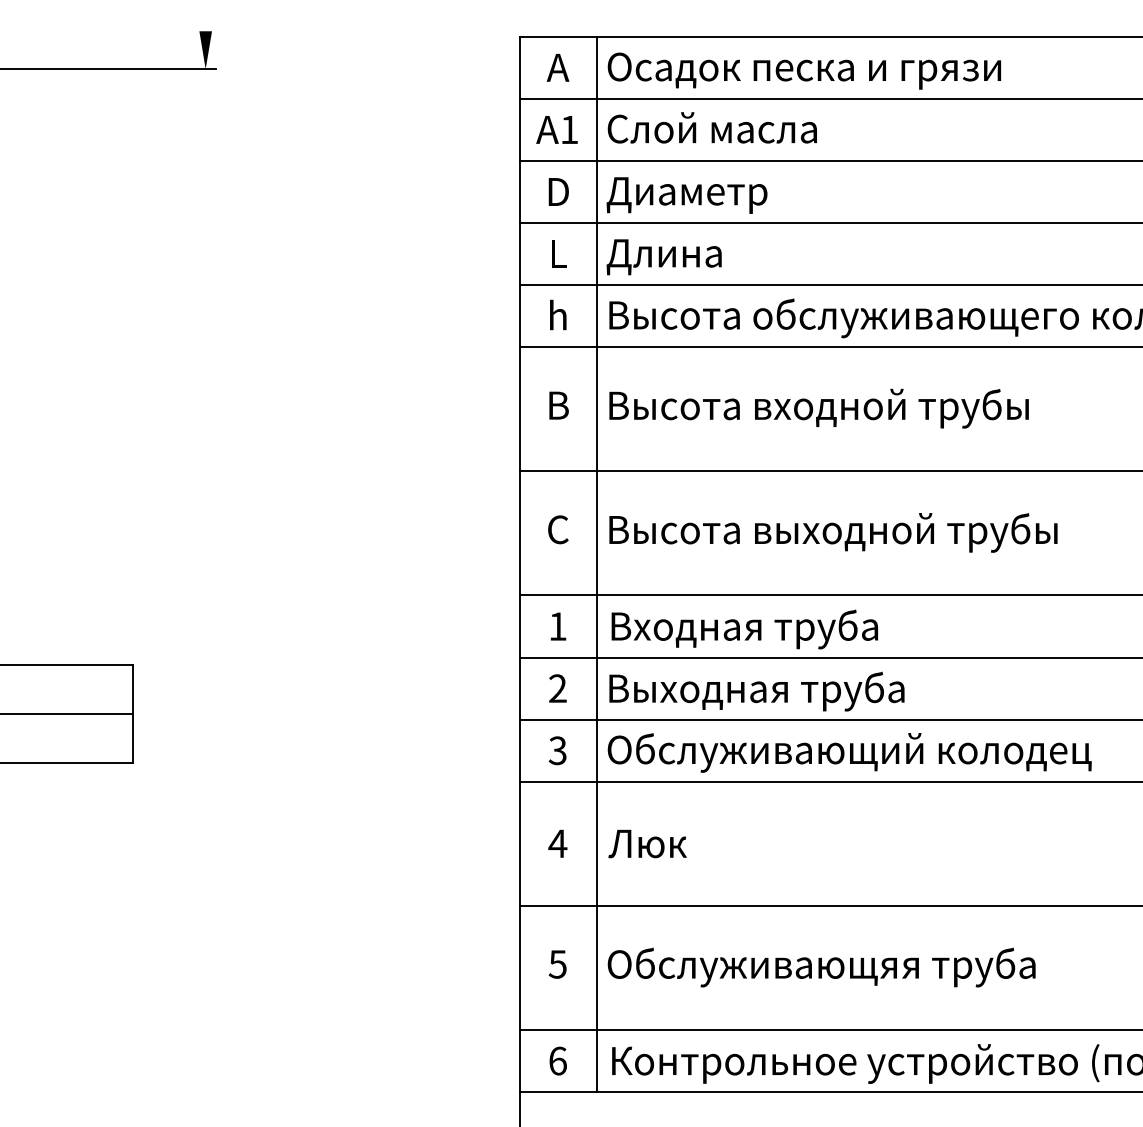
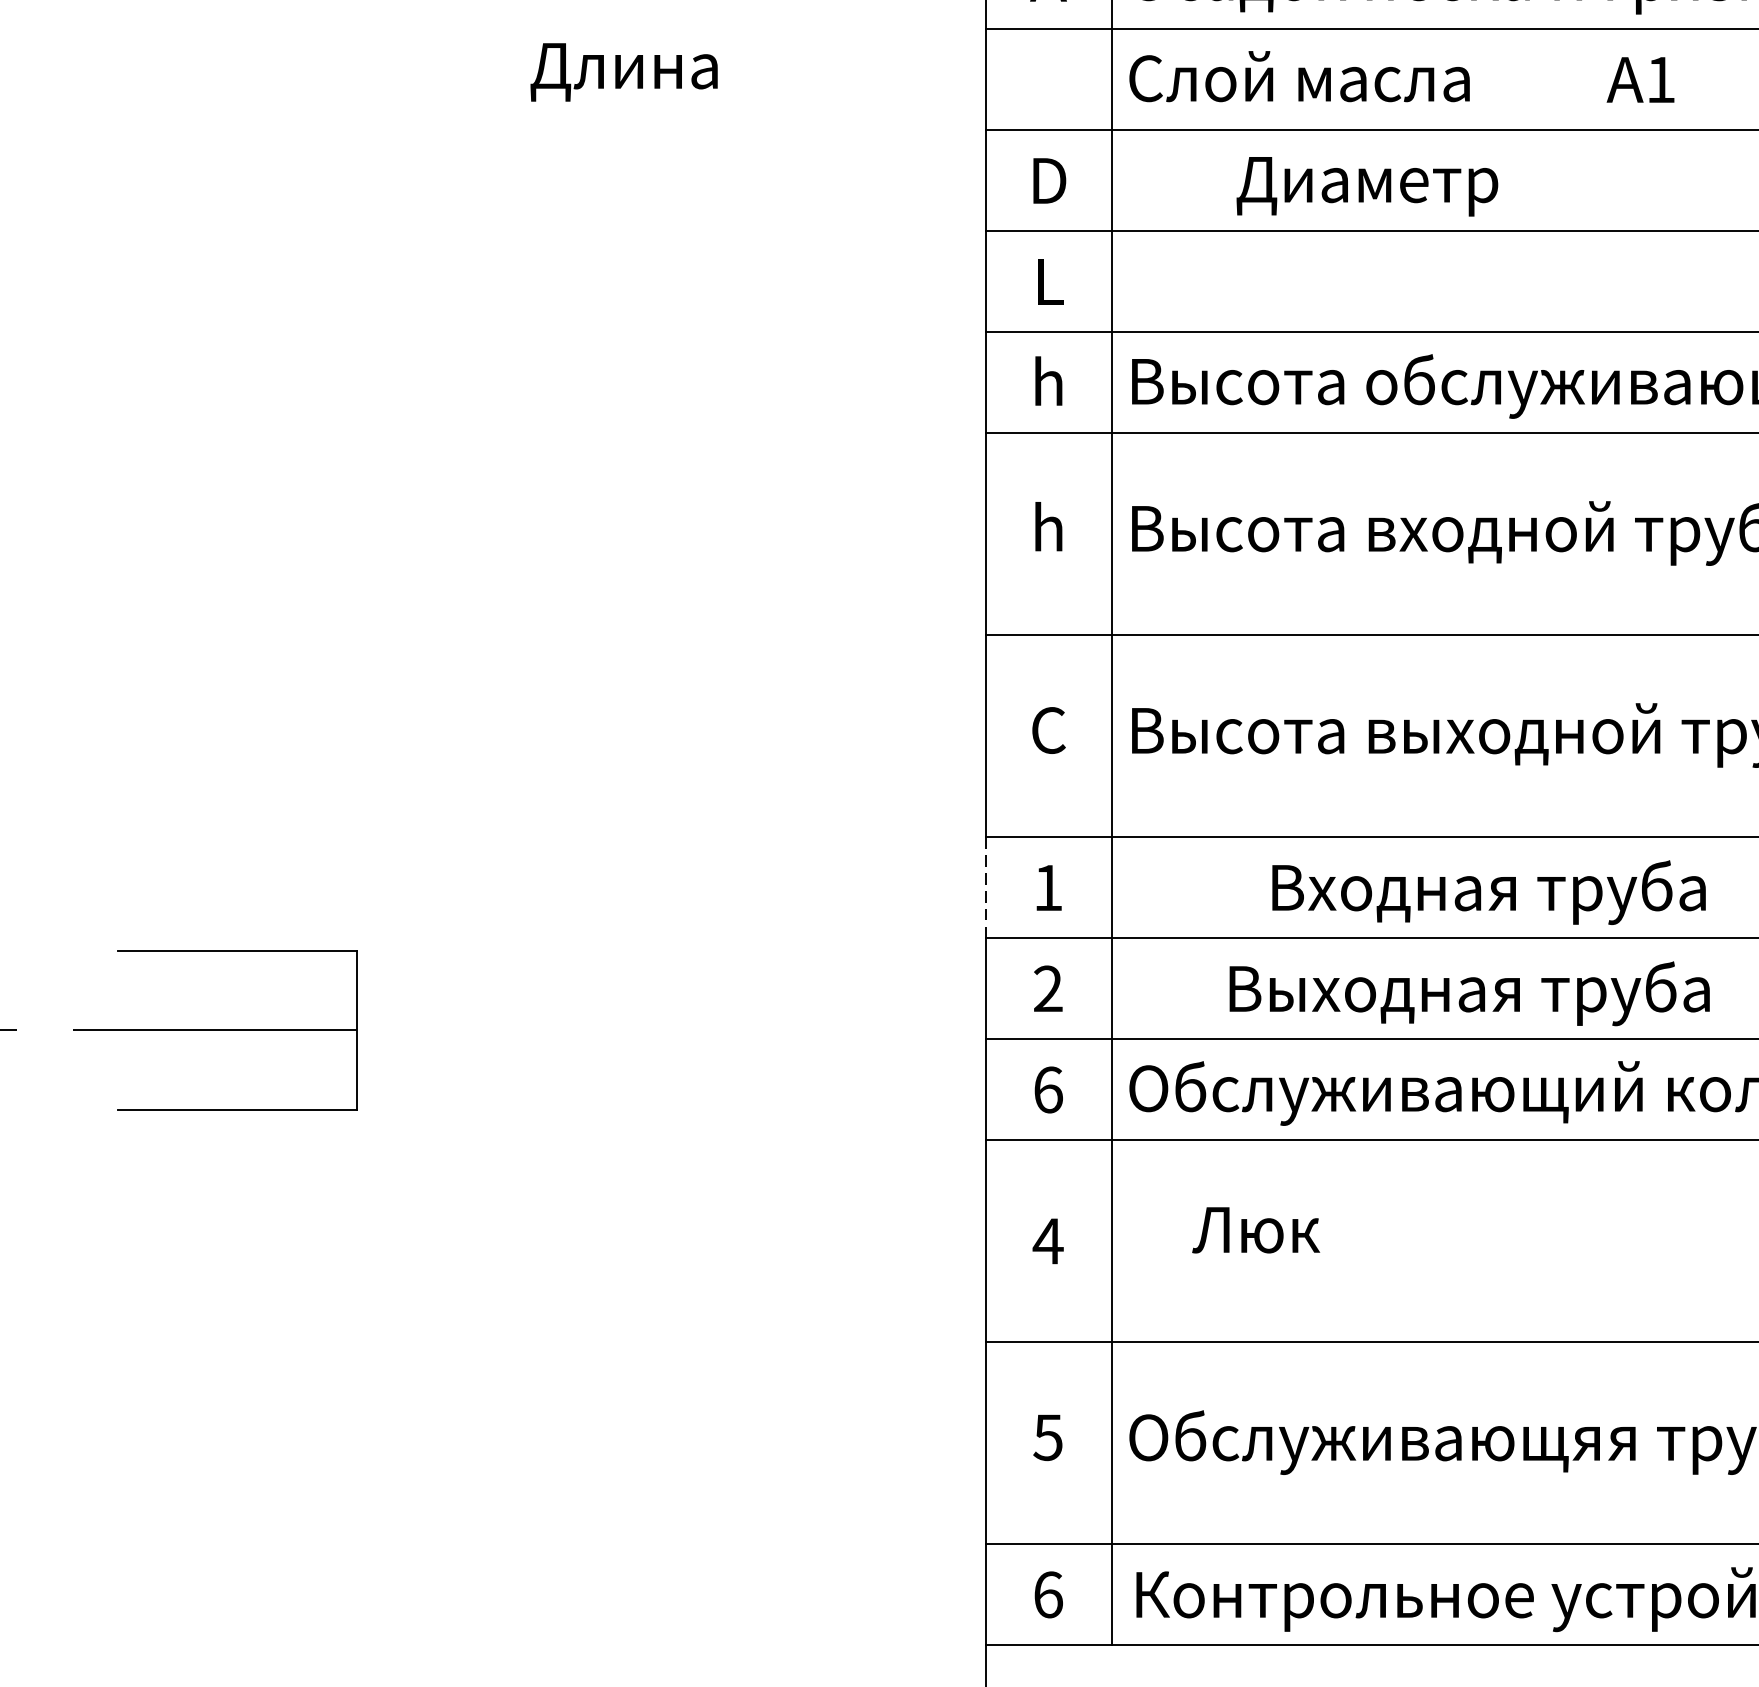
text: (556, 129) -> (1639, 79), moved
text: (686, 195) -> (1366, 186), moved
text: (663, 257) -> (622, 72), moved
text: (558, 404) -> (1049, 526), B -> h
line: (519, 626) -> (985, 887), solid -> dashed
text: (744, 629) -> (1488, 892), moved
text: (756, 691) -> (1468, 993), moved
text: (557, 750) -> (1047, 1089), 3 -> 6
text: (647, 843) -> (1255, 1229), moved

